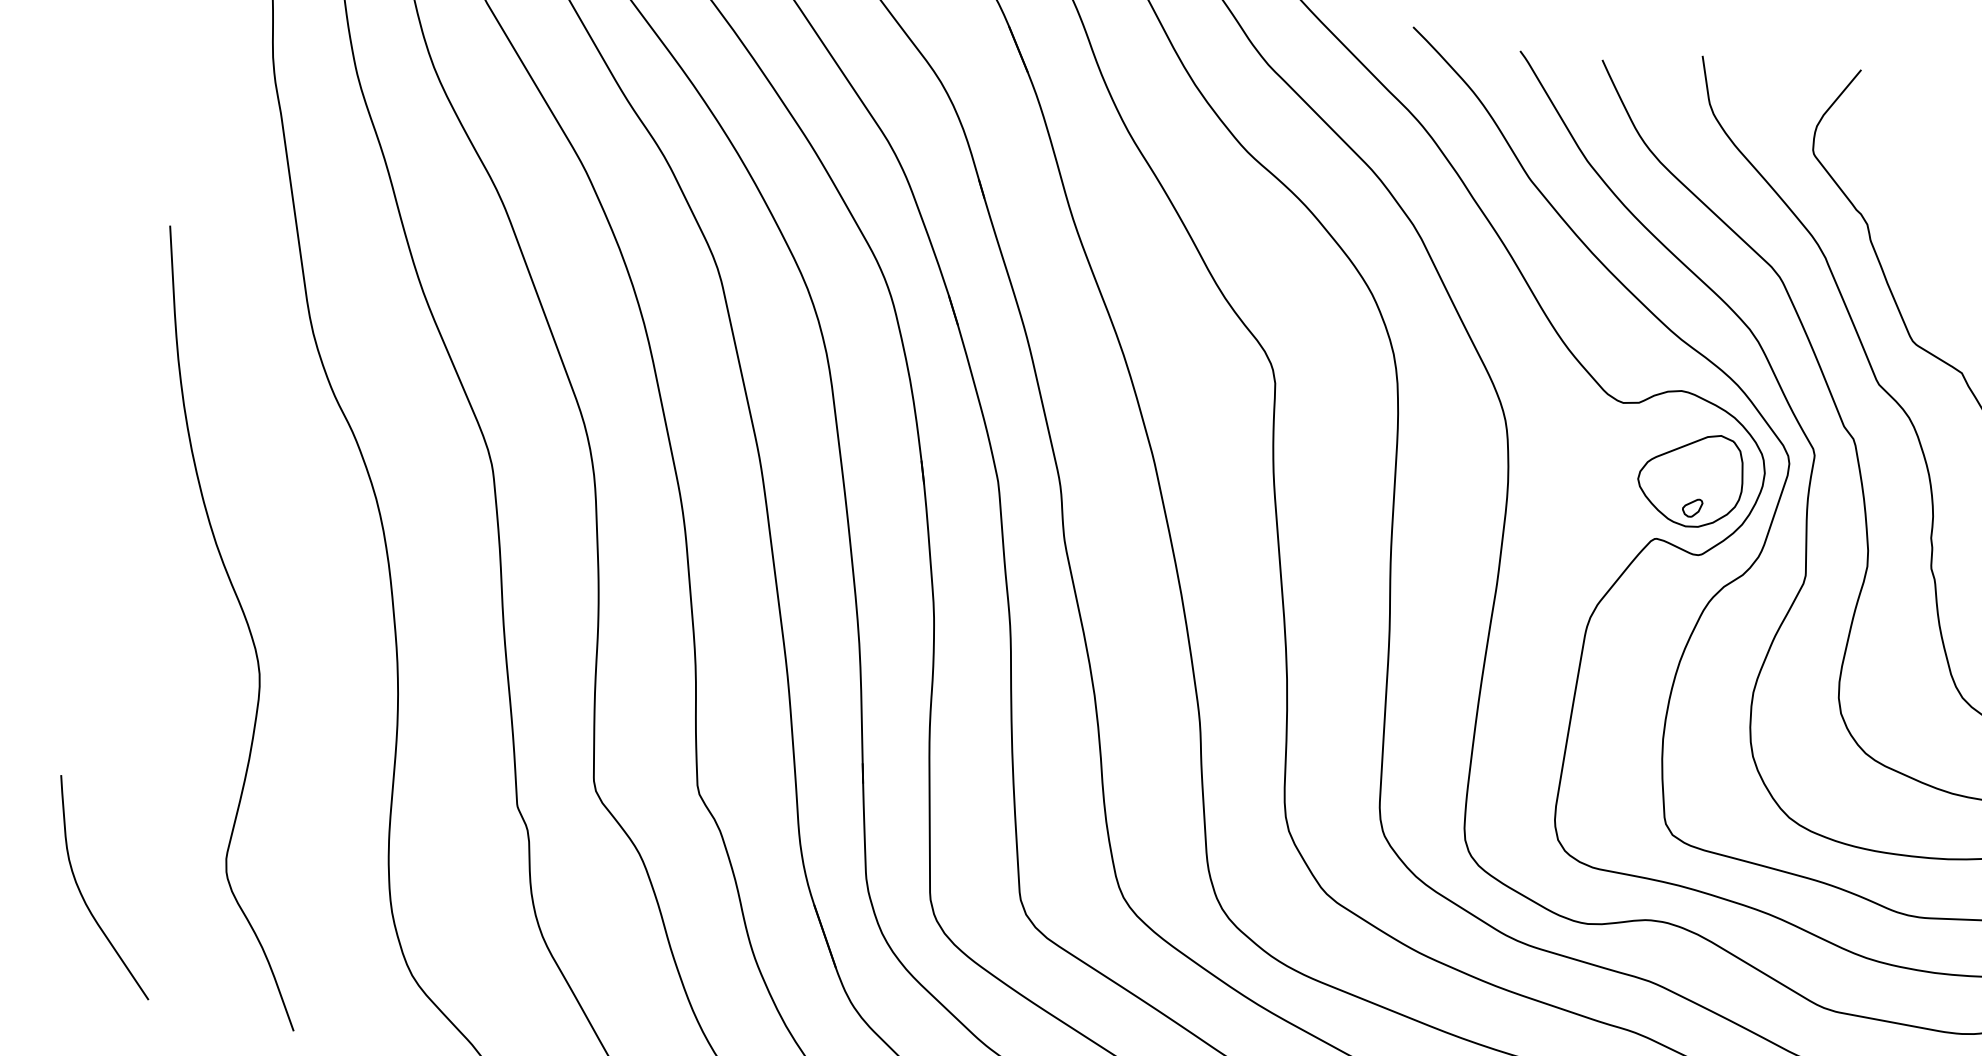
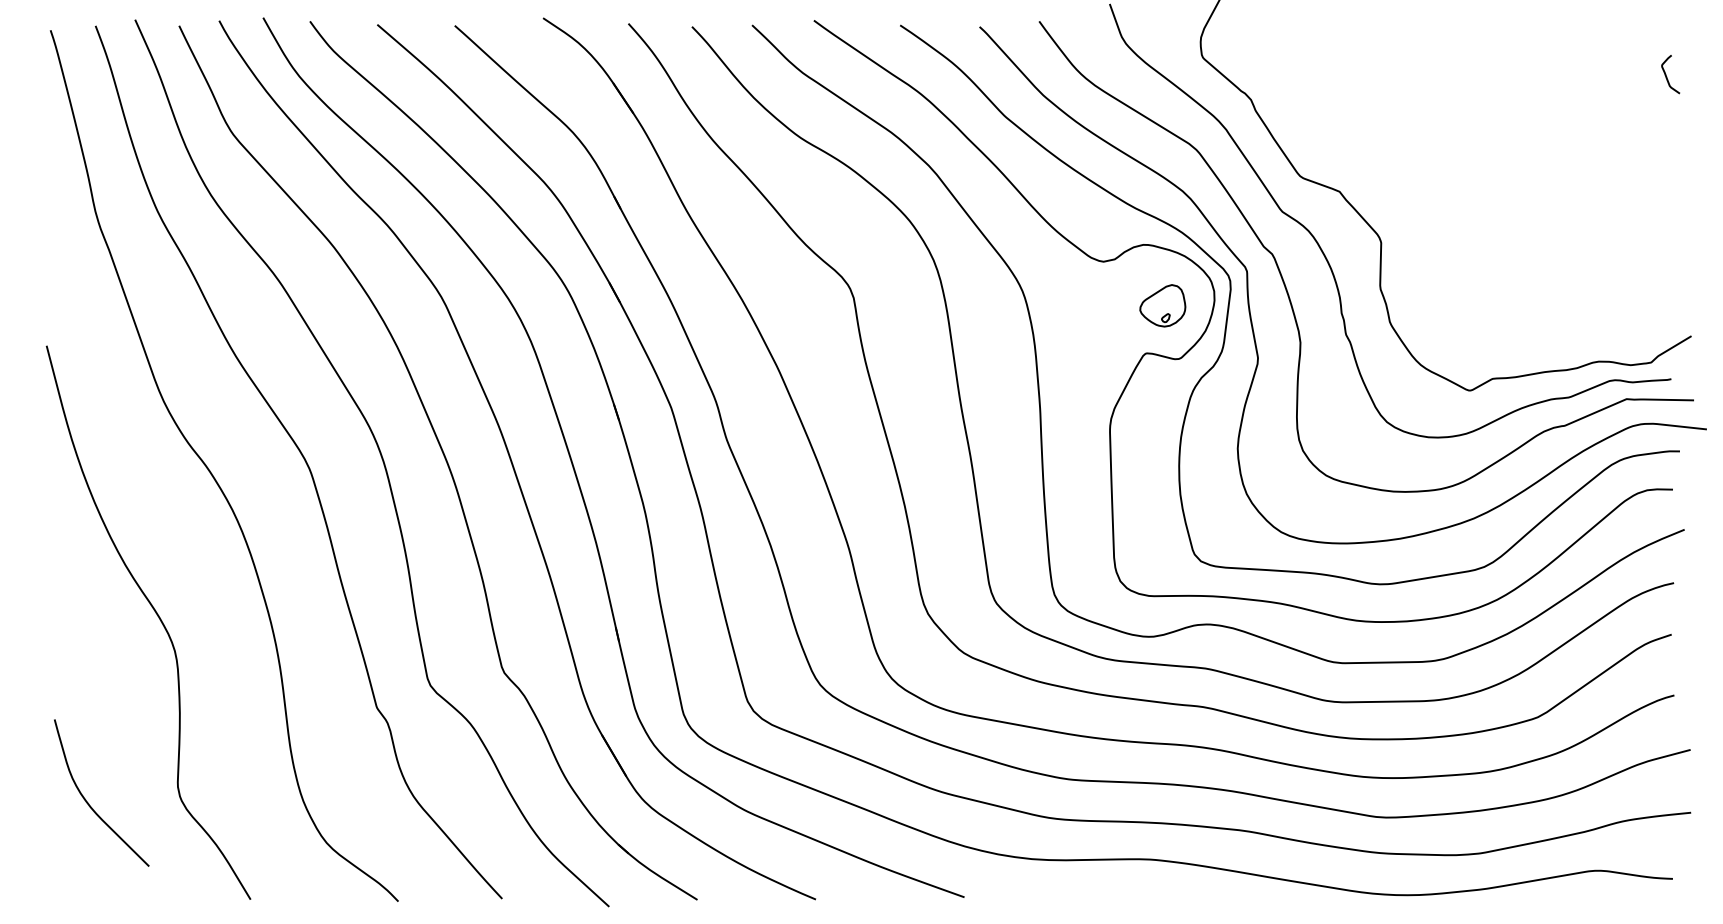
part: (1690, 478) -> (1162, 305), size x0.6
curve: (85, 898) -> (89, 803), moved

